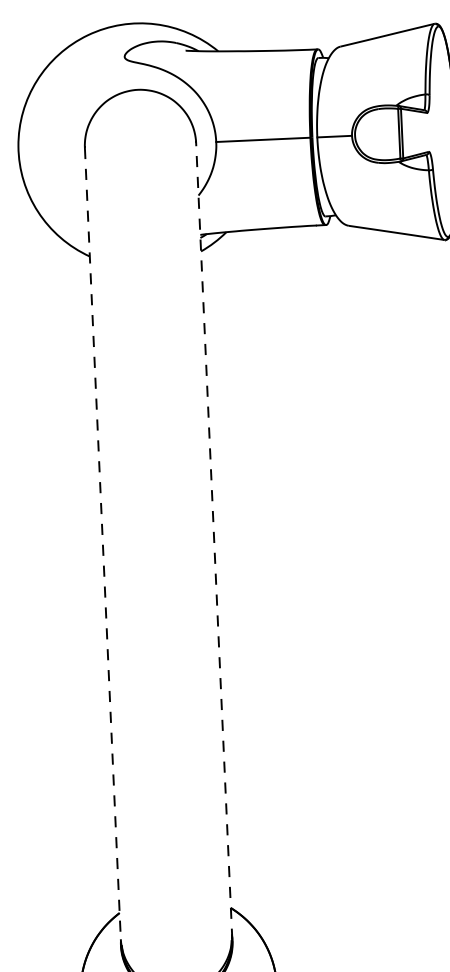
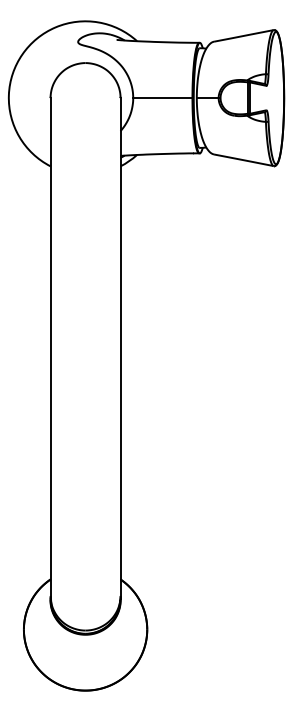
line: (214, 540) -> (120, 348), dashed -> solid
line: (102, 545) -> (50, 348), dashed -> solid

